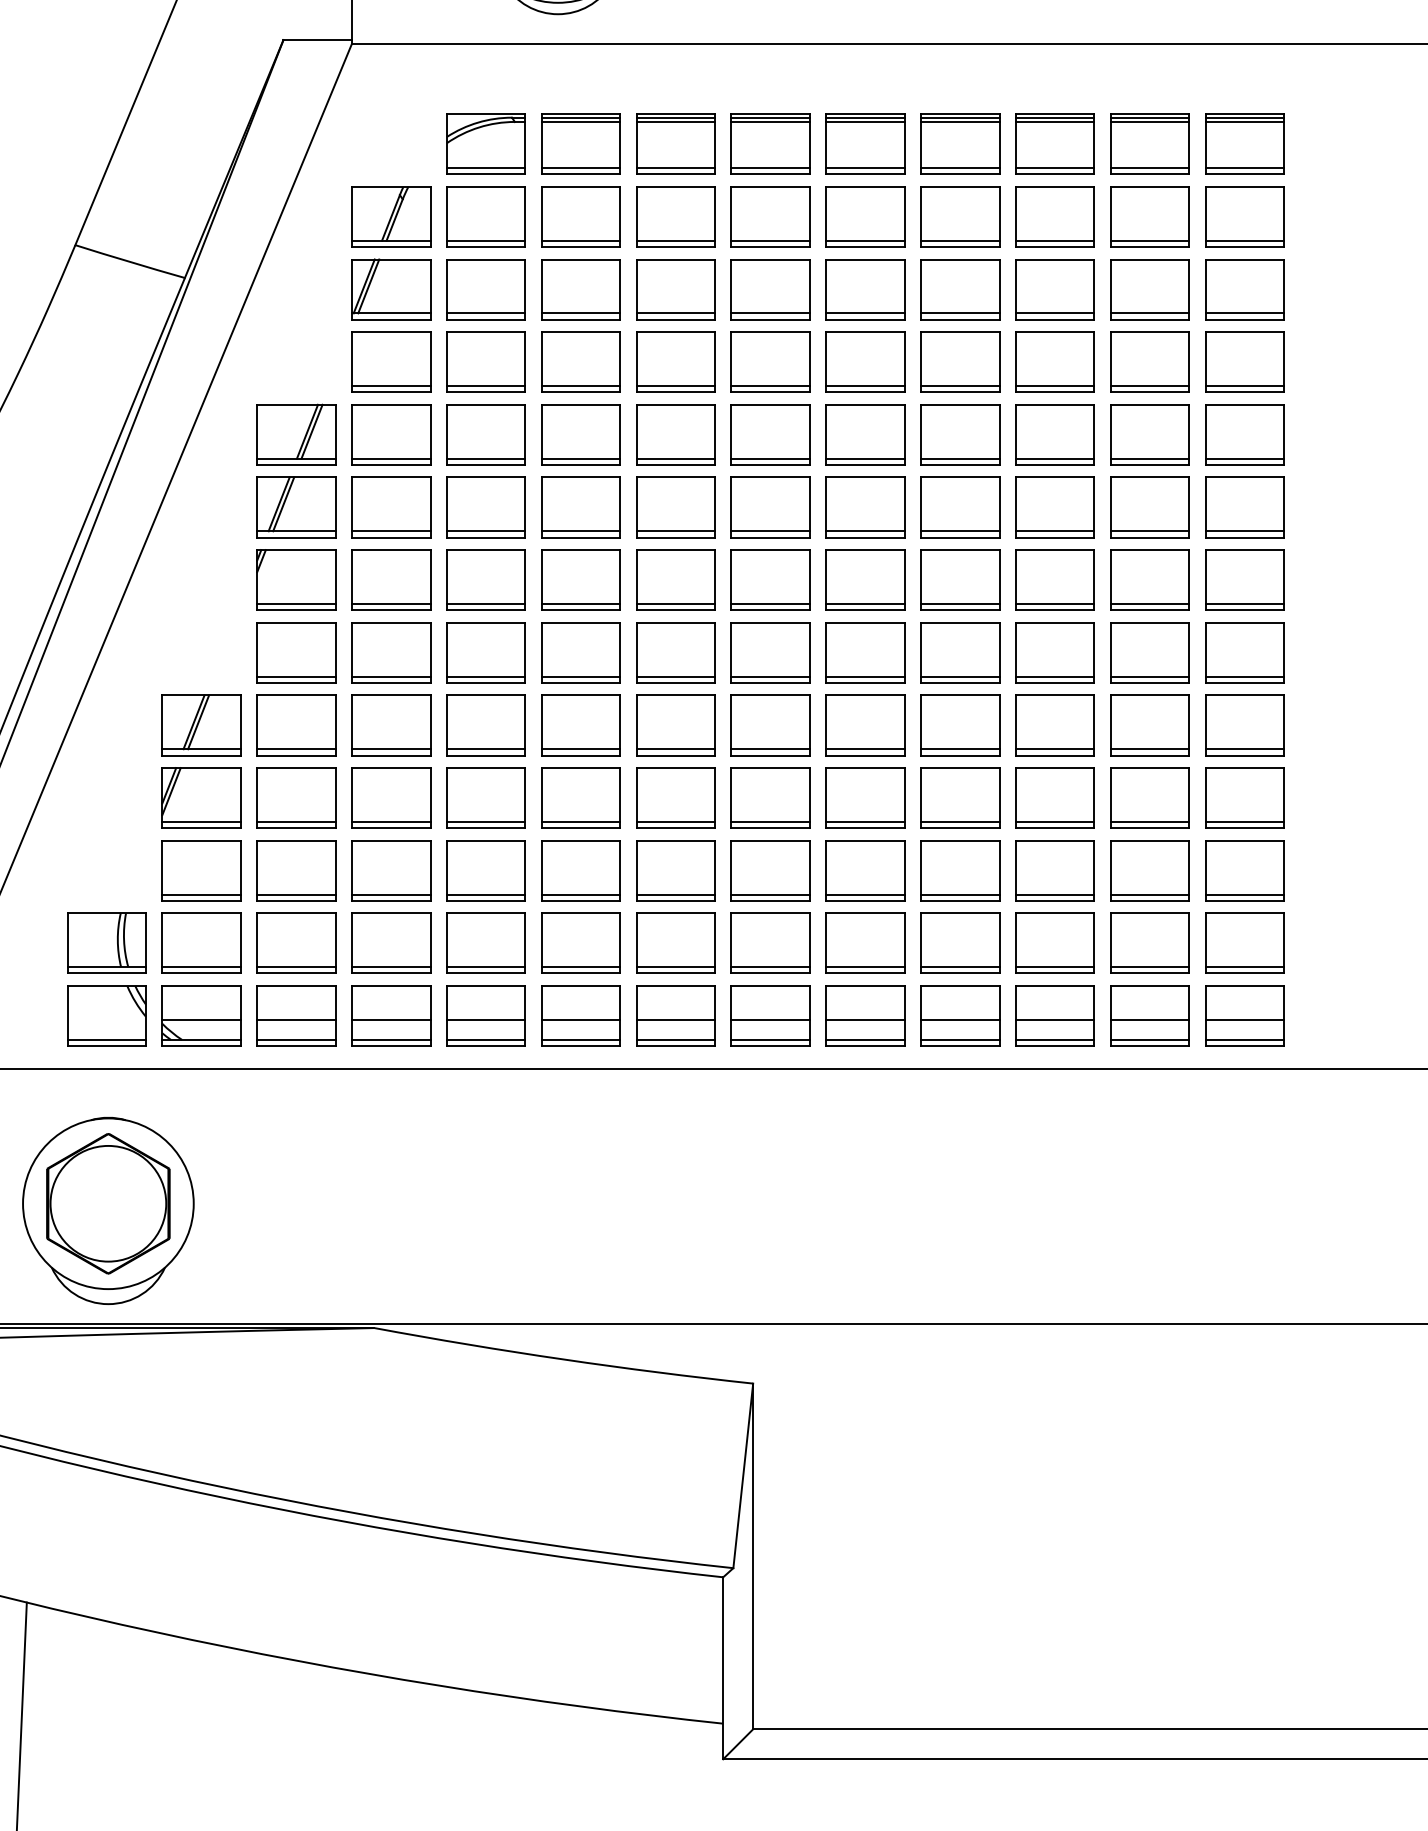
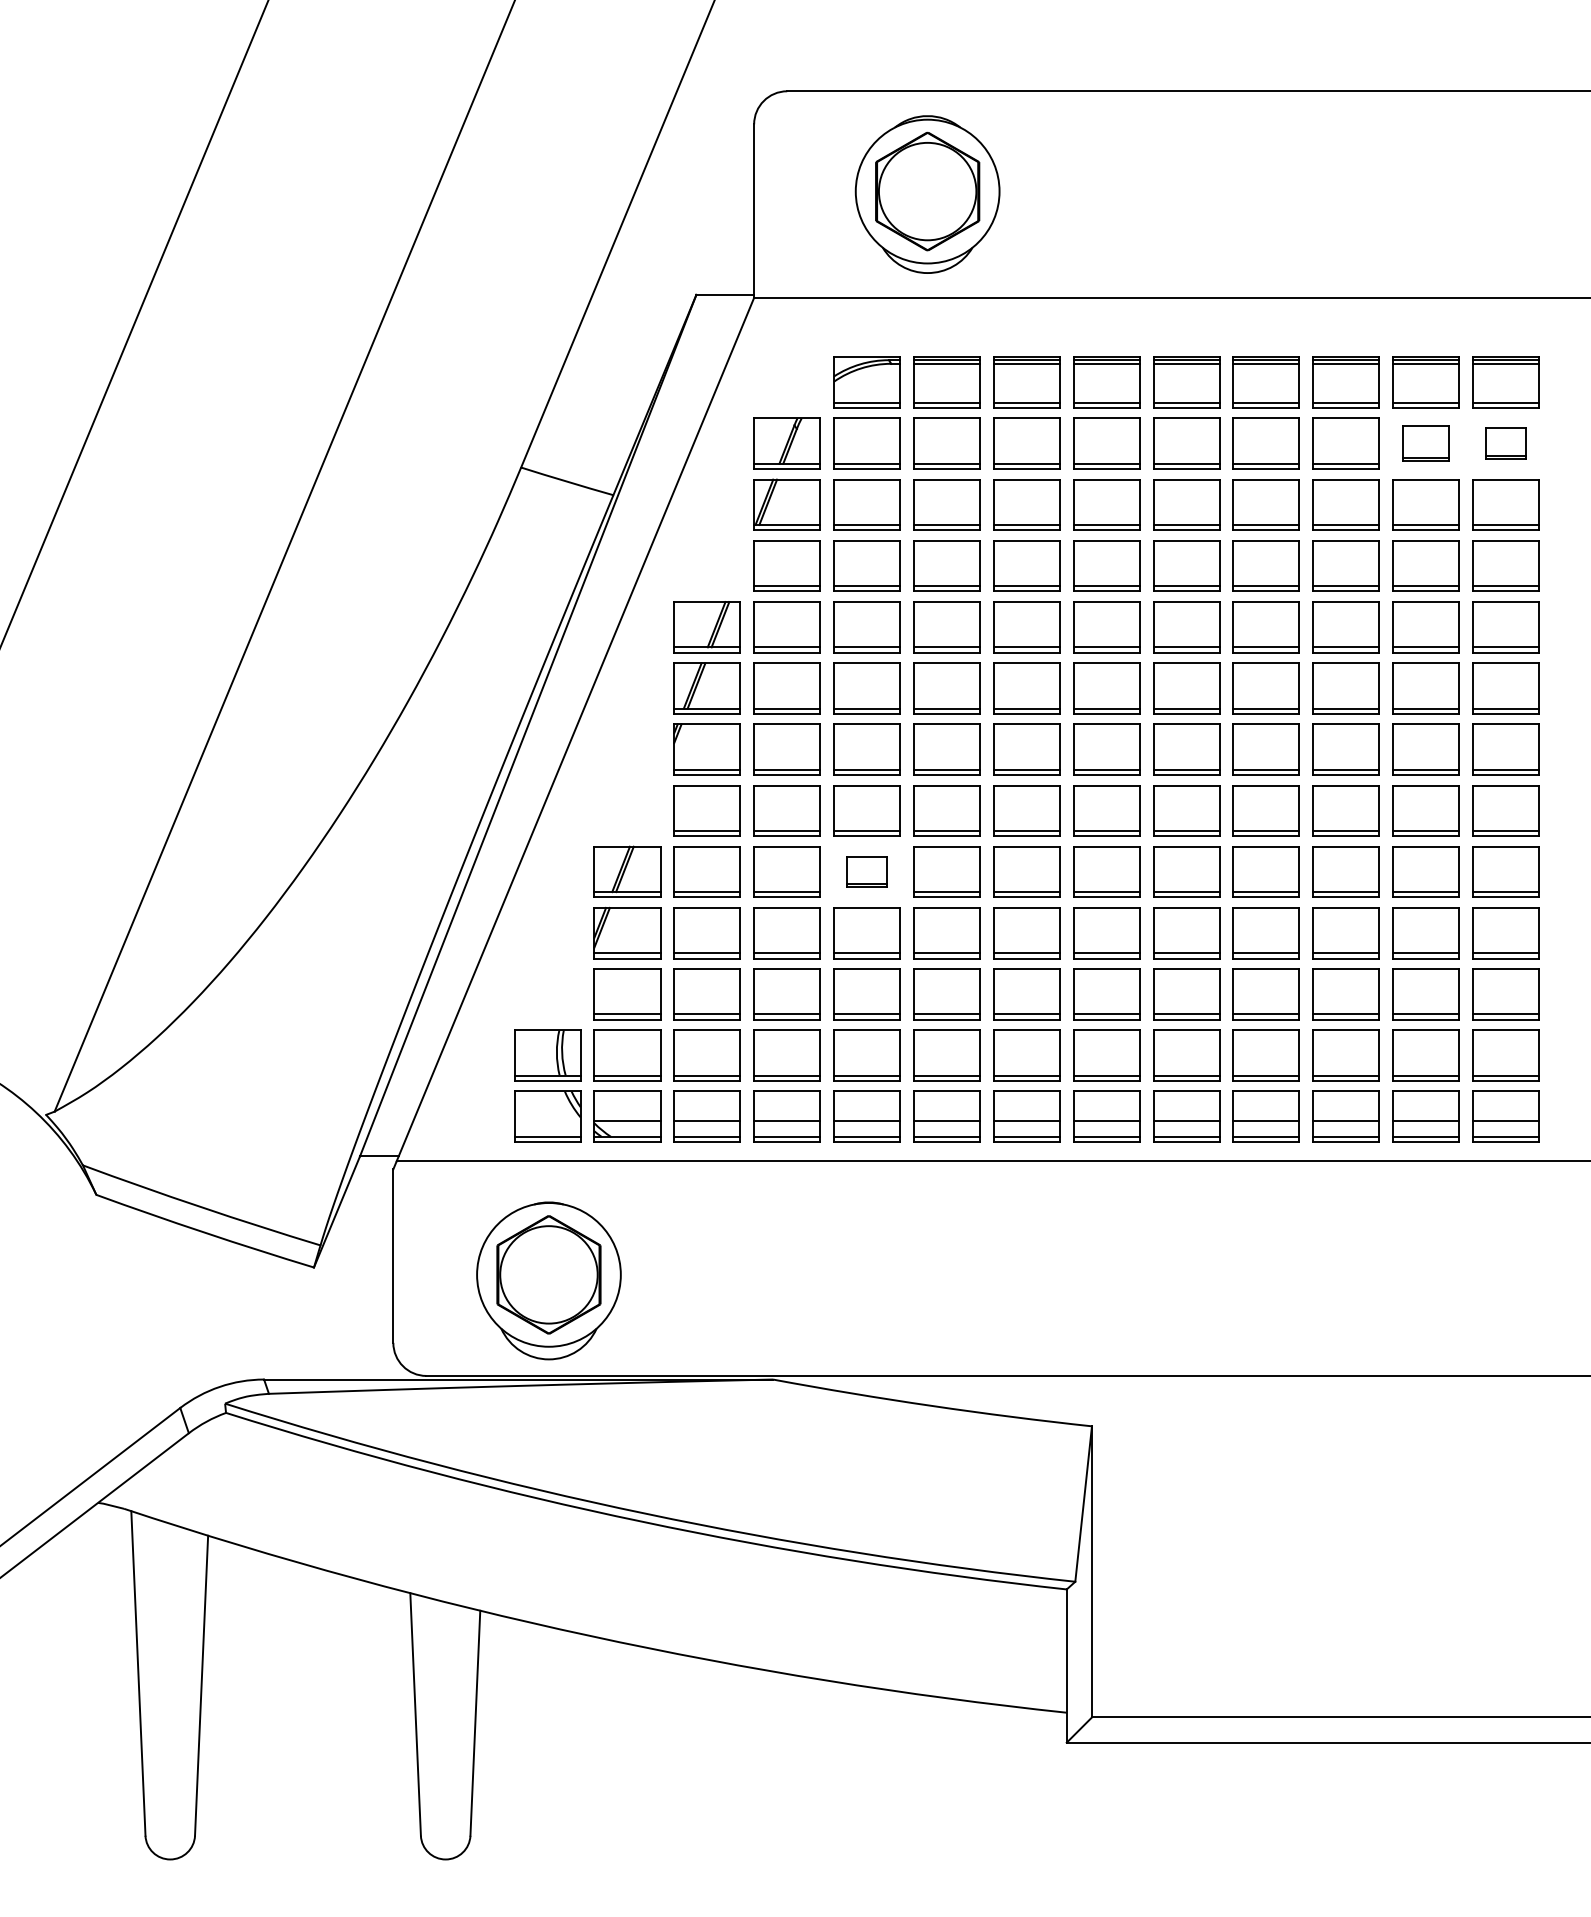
part: (1149, 216) -> (1425, 443), size x0.7
part: (1244, 216) -> (1505, 443), size x0.6
part: (485, 724) -> (866, 871), size x0.6

